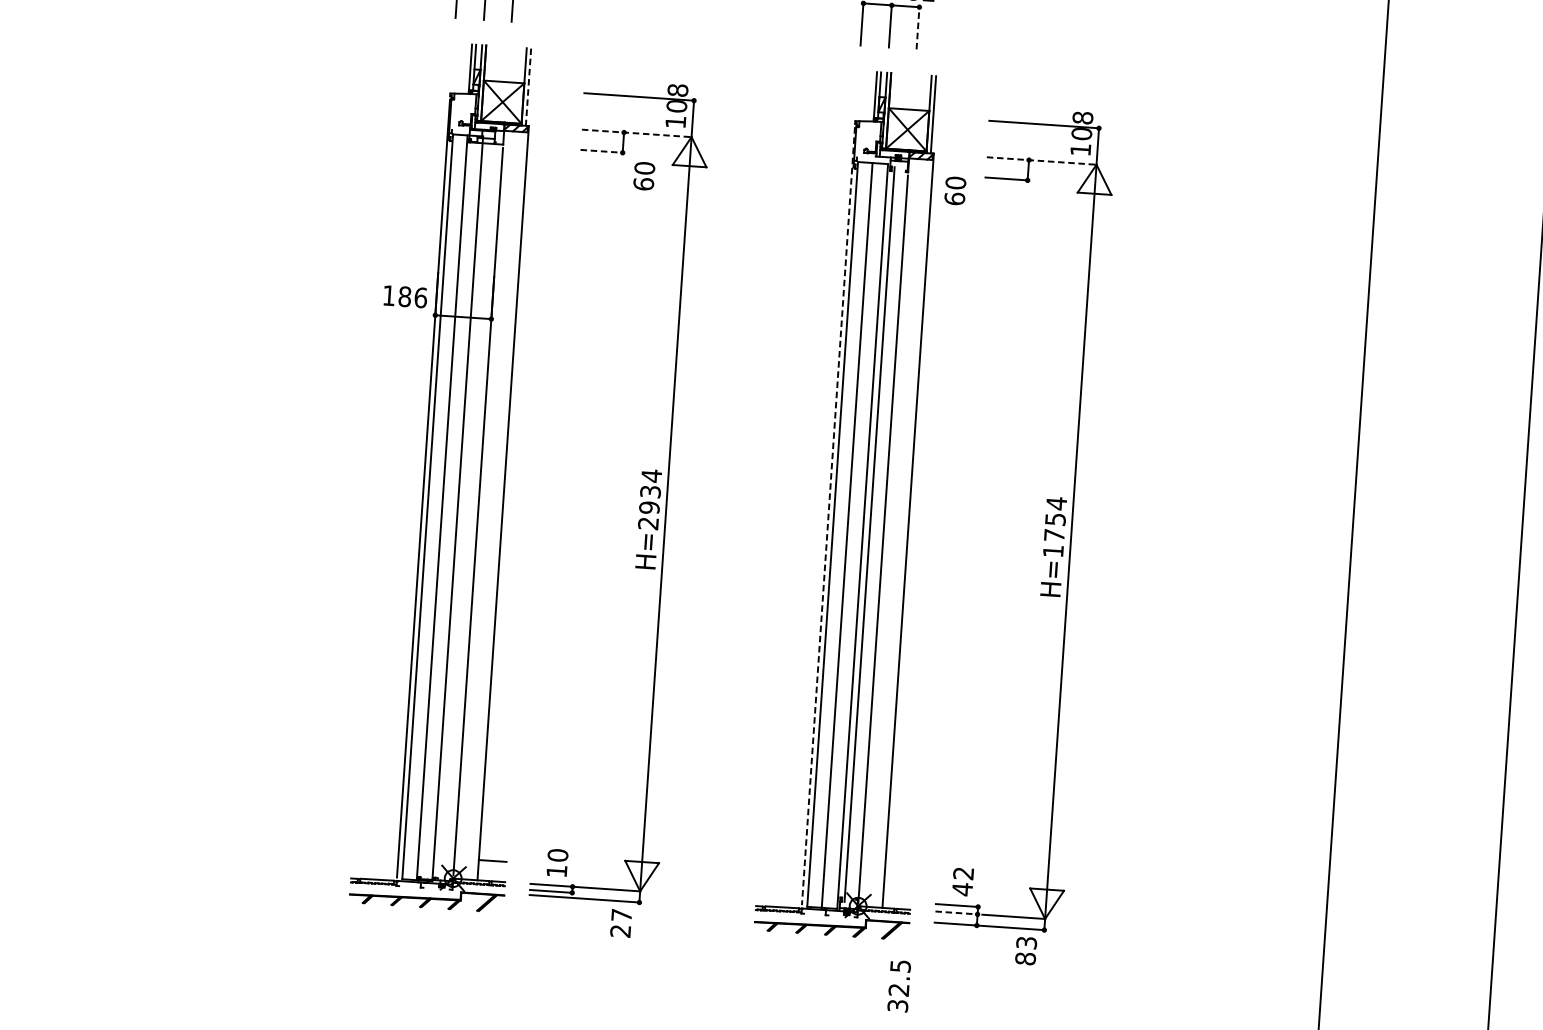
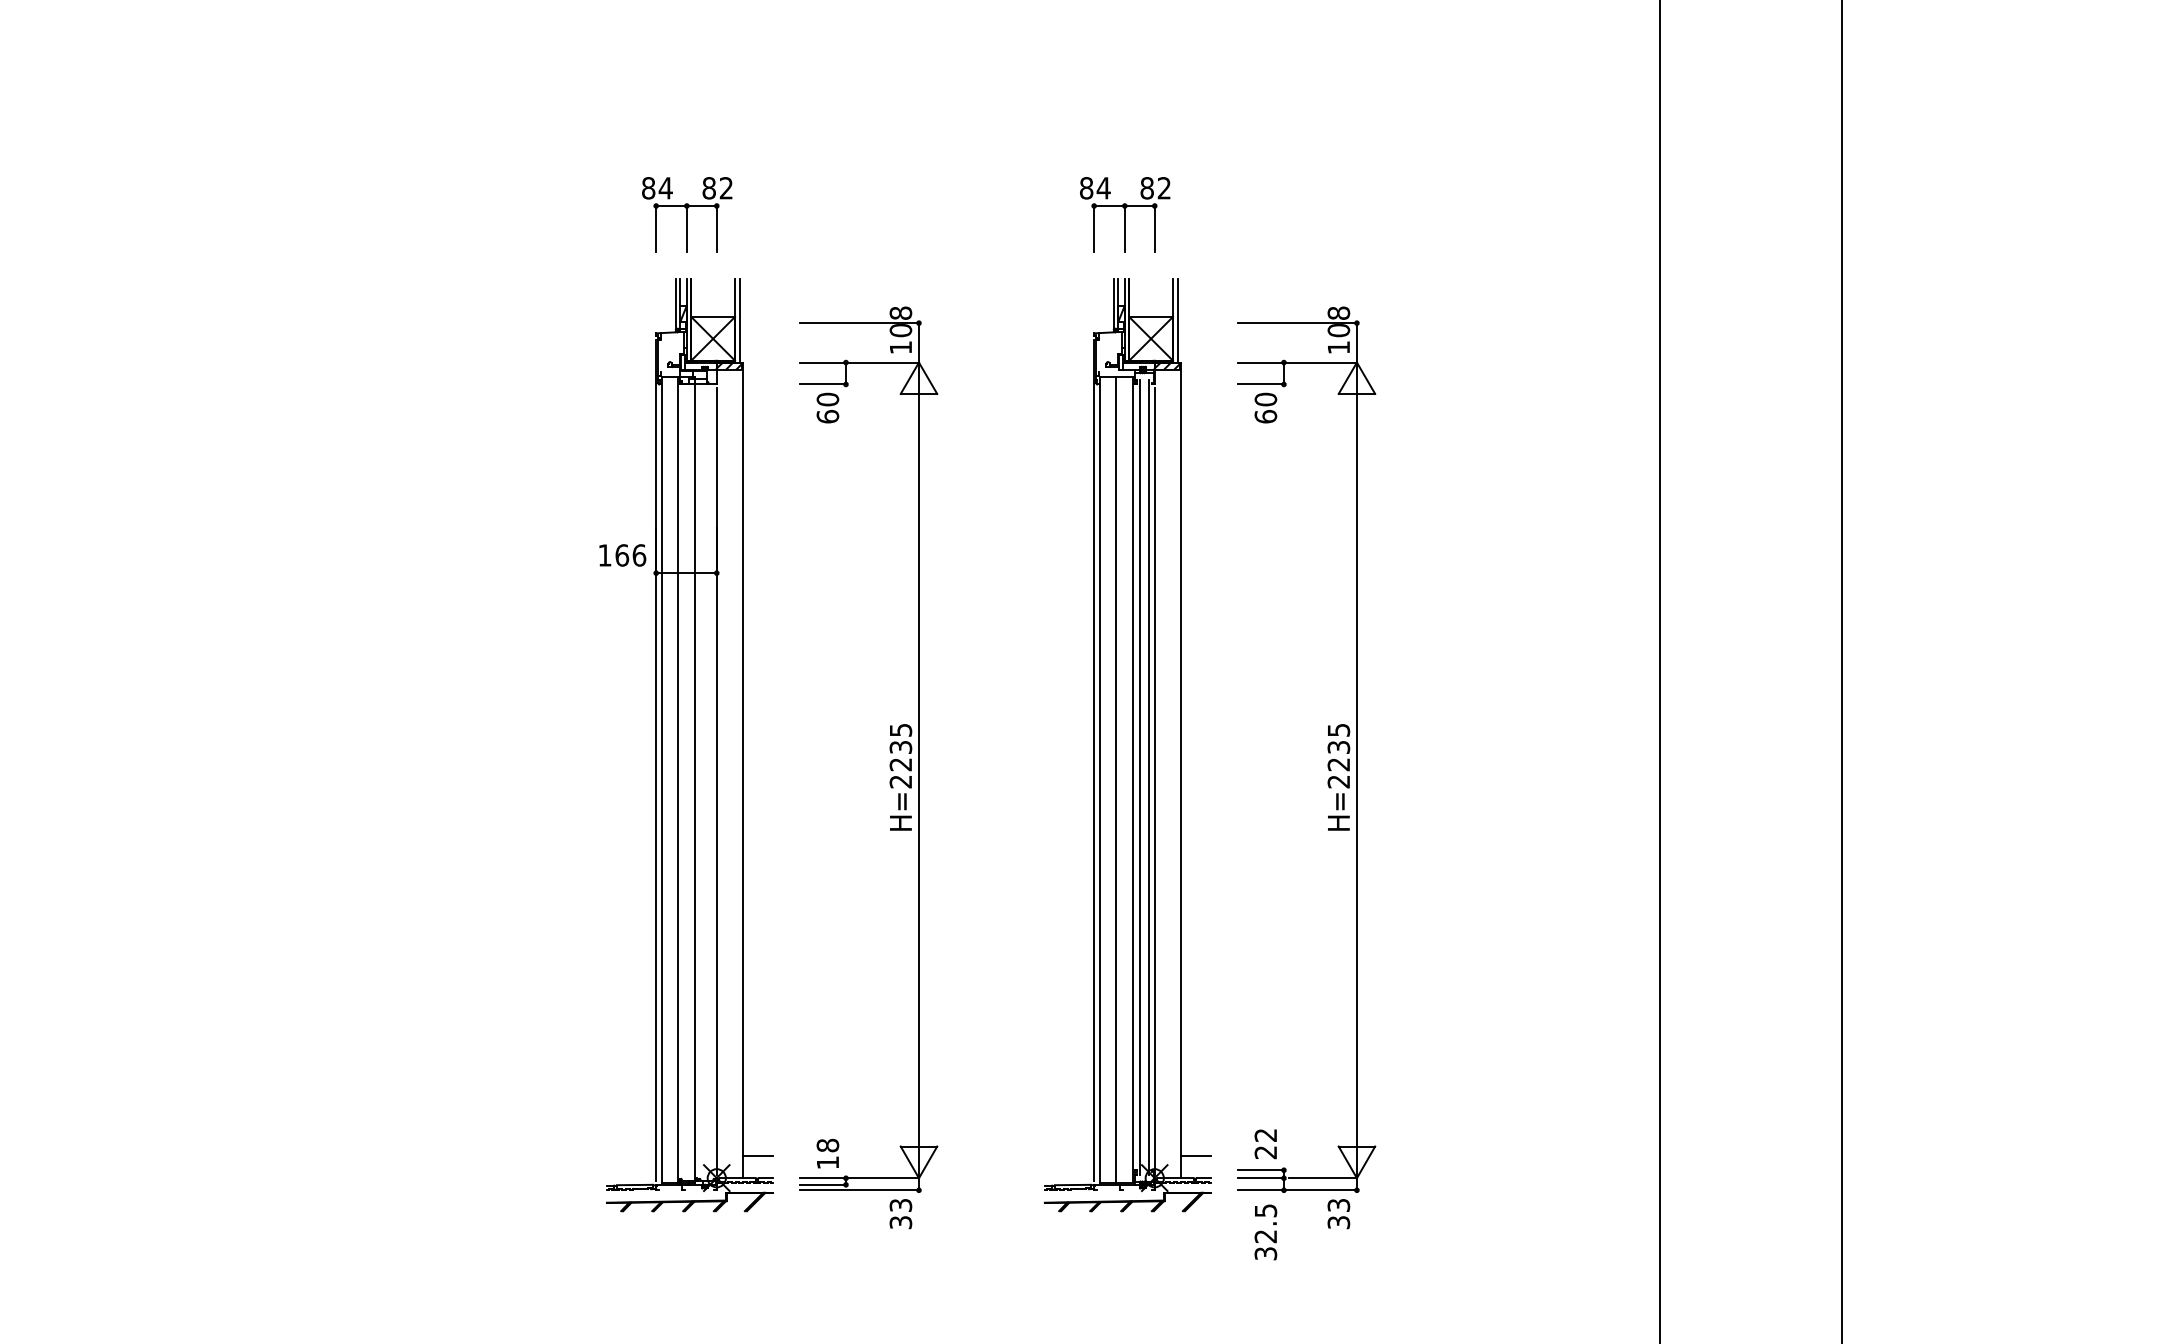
line: (917, 28) -> (1154, 228), dashed -> solid
line: (528, 86) -> (739, 320), dashed -> solid
line: (637, 133) -> (860, 362), dashed -> solid
line: (601, 151) -> (823, 384), dashed -> solid
line: (1042, 160) -> (1298, 362), dashed -> solid
text: (643, 175) -> (827, 407), moved
text: (955, 190) -> (1265, 407), moved
text: (405, 296) -> (622, 555), 186 -> 166
text: (650, 491) -> (900, 747), H=2934 -> H=2235
line: (828, 516) -> (1094, 760), dashed -> solid
text: (1054, 526) -> (1338, 755), H=1754 -> H=2235
line: (877, 535) -> (1148, 777), added
text: (557, 855) -> (827, 1145), 10 -> 18
line: (897, 888) -> (1195, 1156), added
text: (962, 889) -> (1265, 1152), 42 -> 22
line: (956, 913) -> (1261, 1178), dashed -> solid
text: (620, 923) -> (900, 1214), 27 -> 33
text: (1025, 958) -> (1338, 1222), 83 -> 33
text: (898, 986) -> (1265, 1232), moved

